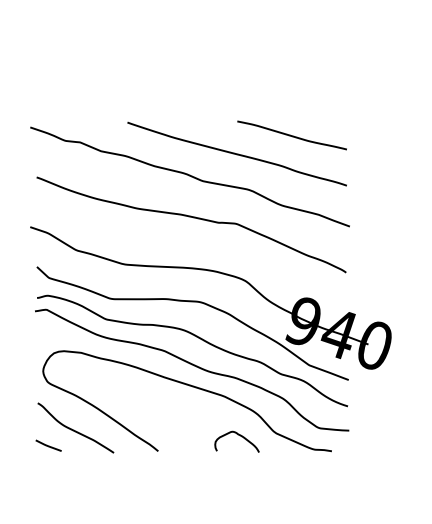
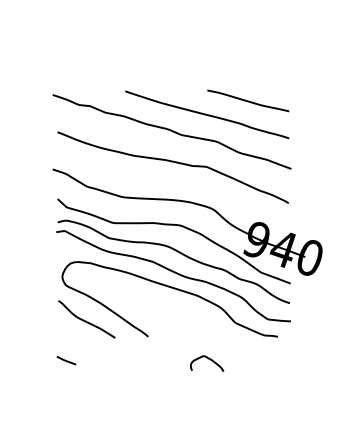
curve: (238, 436) -> (208, 359), moved
line: (48, 445) -> (66, 360), moved

